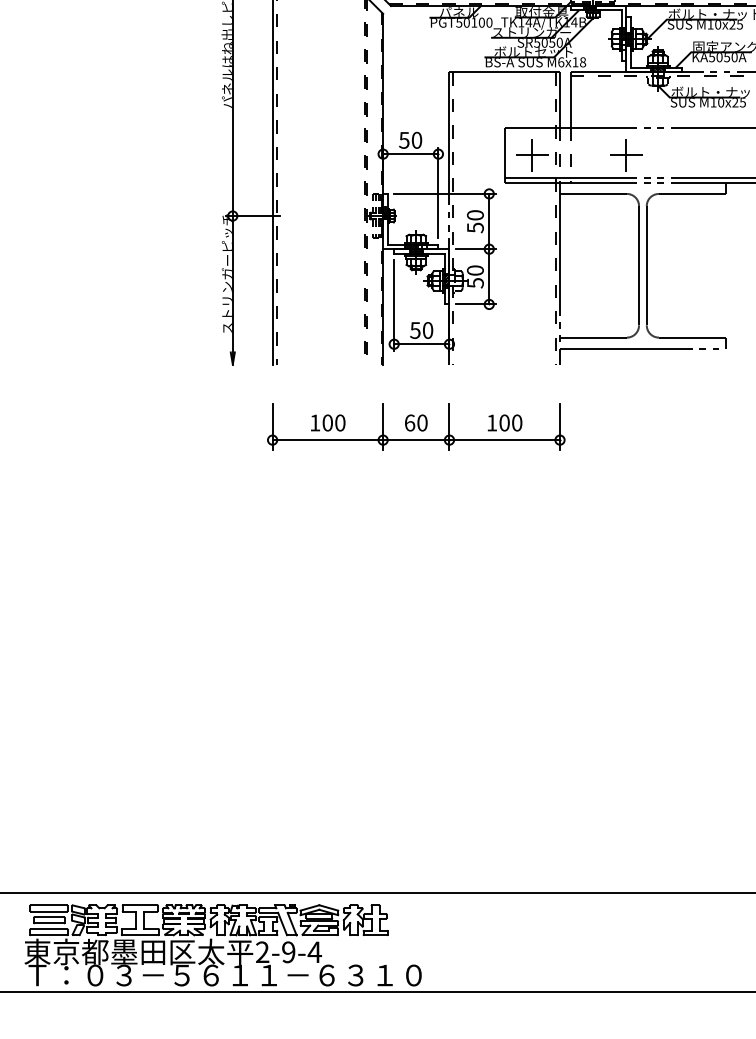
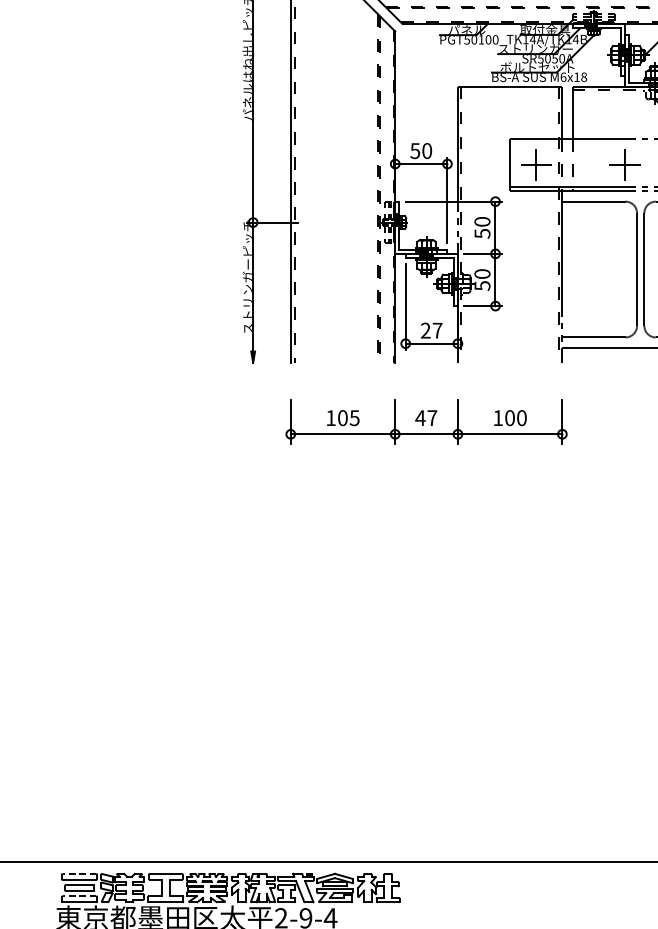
text: (421, 330) -> (431, 330), 50 -> 27
text: (340, 422) -> (354, 417), 100 -> 105
text: (415, 422) -> (425, 417), 60 -> 47
line: (48, 905) -> (78, 874), solid -> dashed
line: (48, 928) -> (78, 895), solid -> dashed

